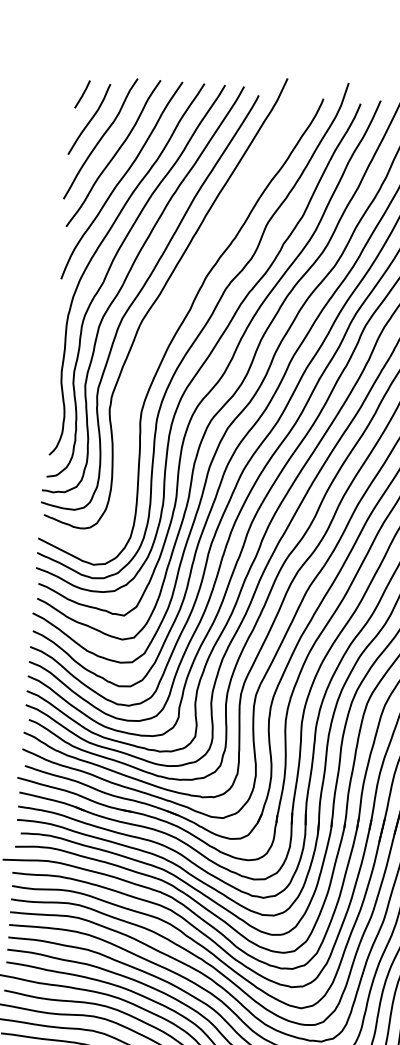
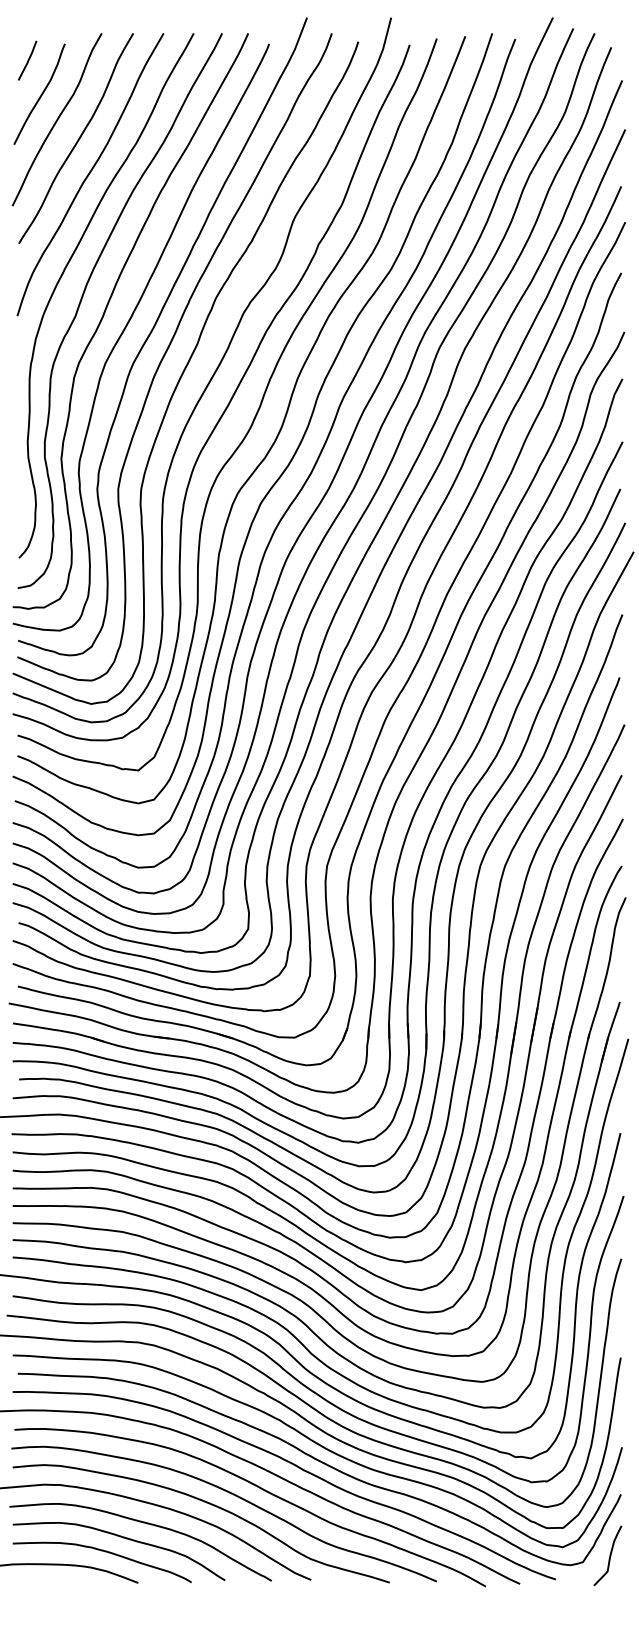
curve: (167, 314) -> (166, 353), added

